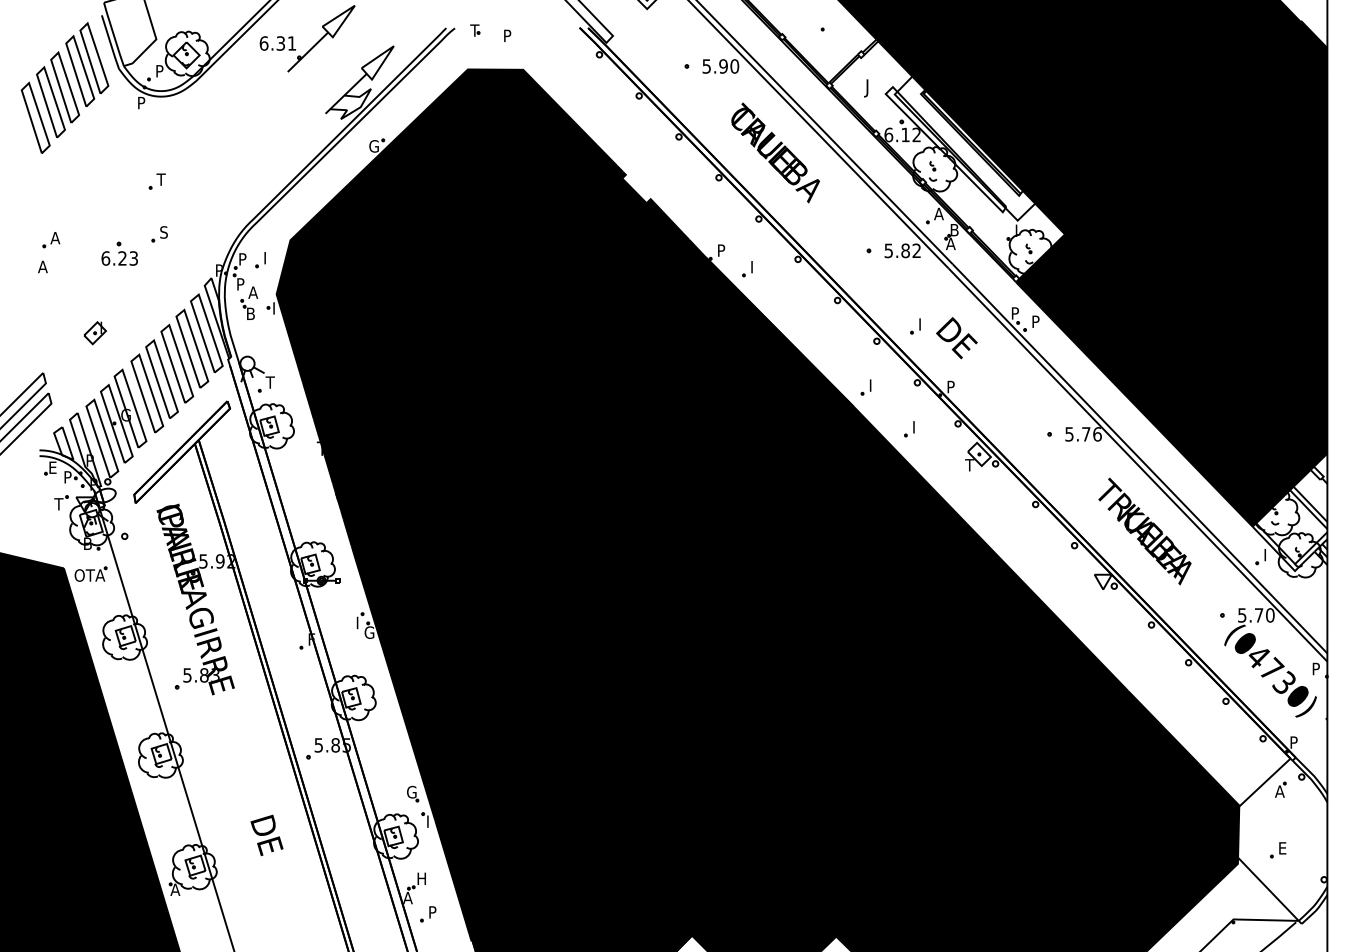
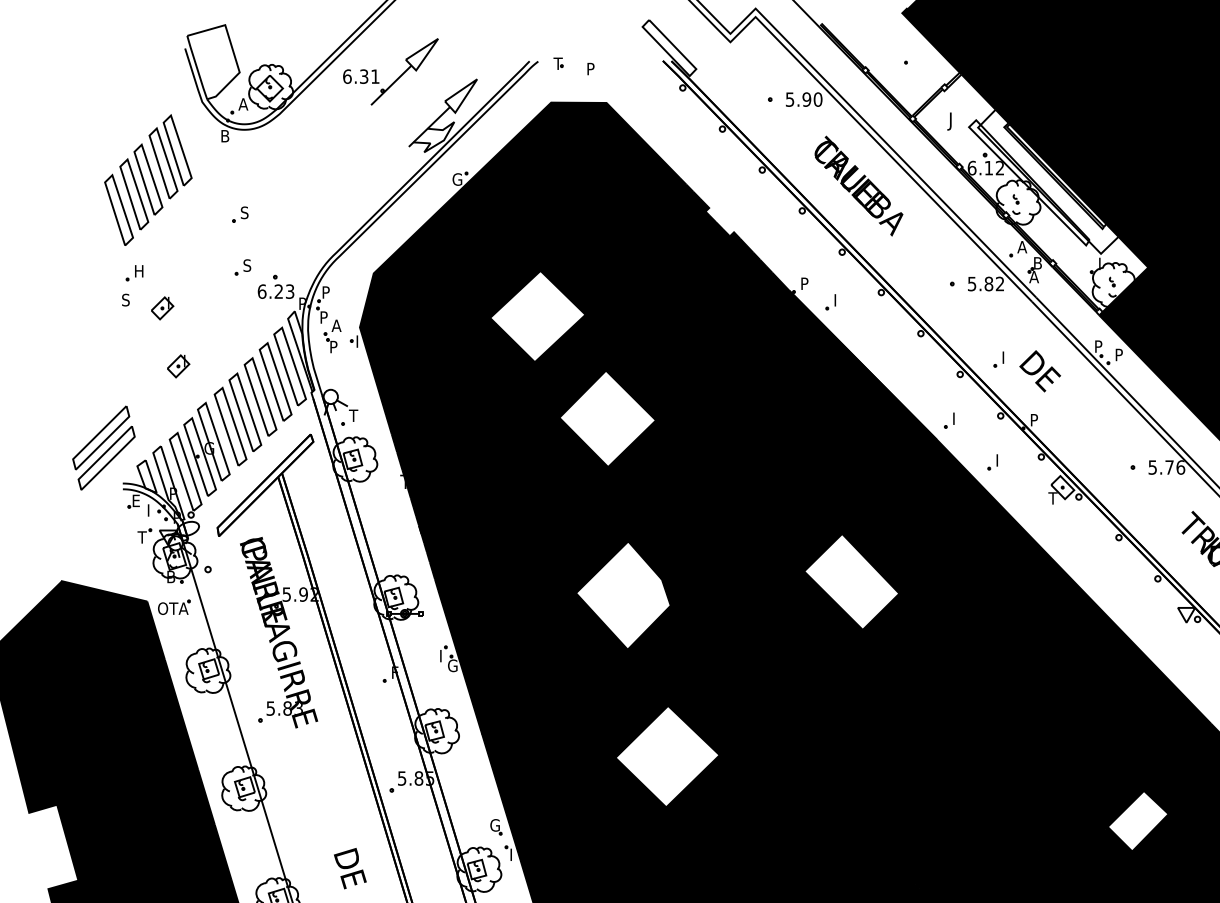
text: (159, 71) -> (242, 104), P -> A
part: (64, 87) -> (147, 179), moved
text: (142, 103) -> (225, 136), P -> B
text: (160, 179) -> (243, 212), T -> S
text: (55, 238) -> (138, 271), A -> H
part: (119, 253) -> (275, 286), moved
part: (260, 260) -> (343, 293), removed
text: (42, 266) -> (125, 299), A -> S
part: (78, 275) -> (161, 308), added
fill: (454, 283) -> (537, 316), removed
text: (251, 313) -> (334, 346), B -> P
fill: (524, 385) -> (607, 418), removed
text: (68, 474) -> (151, 507), P -> I
fill: (768, 548) -> (851, 581), removed
fill: (539, 562) -> (622, 595), removed
fill: (584, 723) -> (667, 756), removed
fill: (1054, 787) -> (1137, 820), removed

